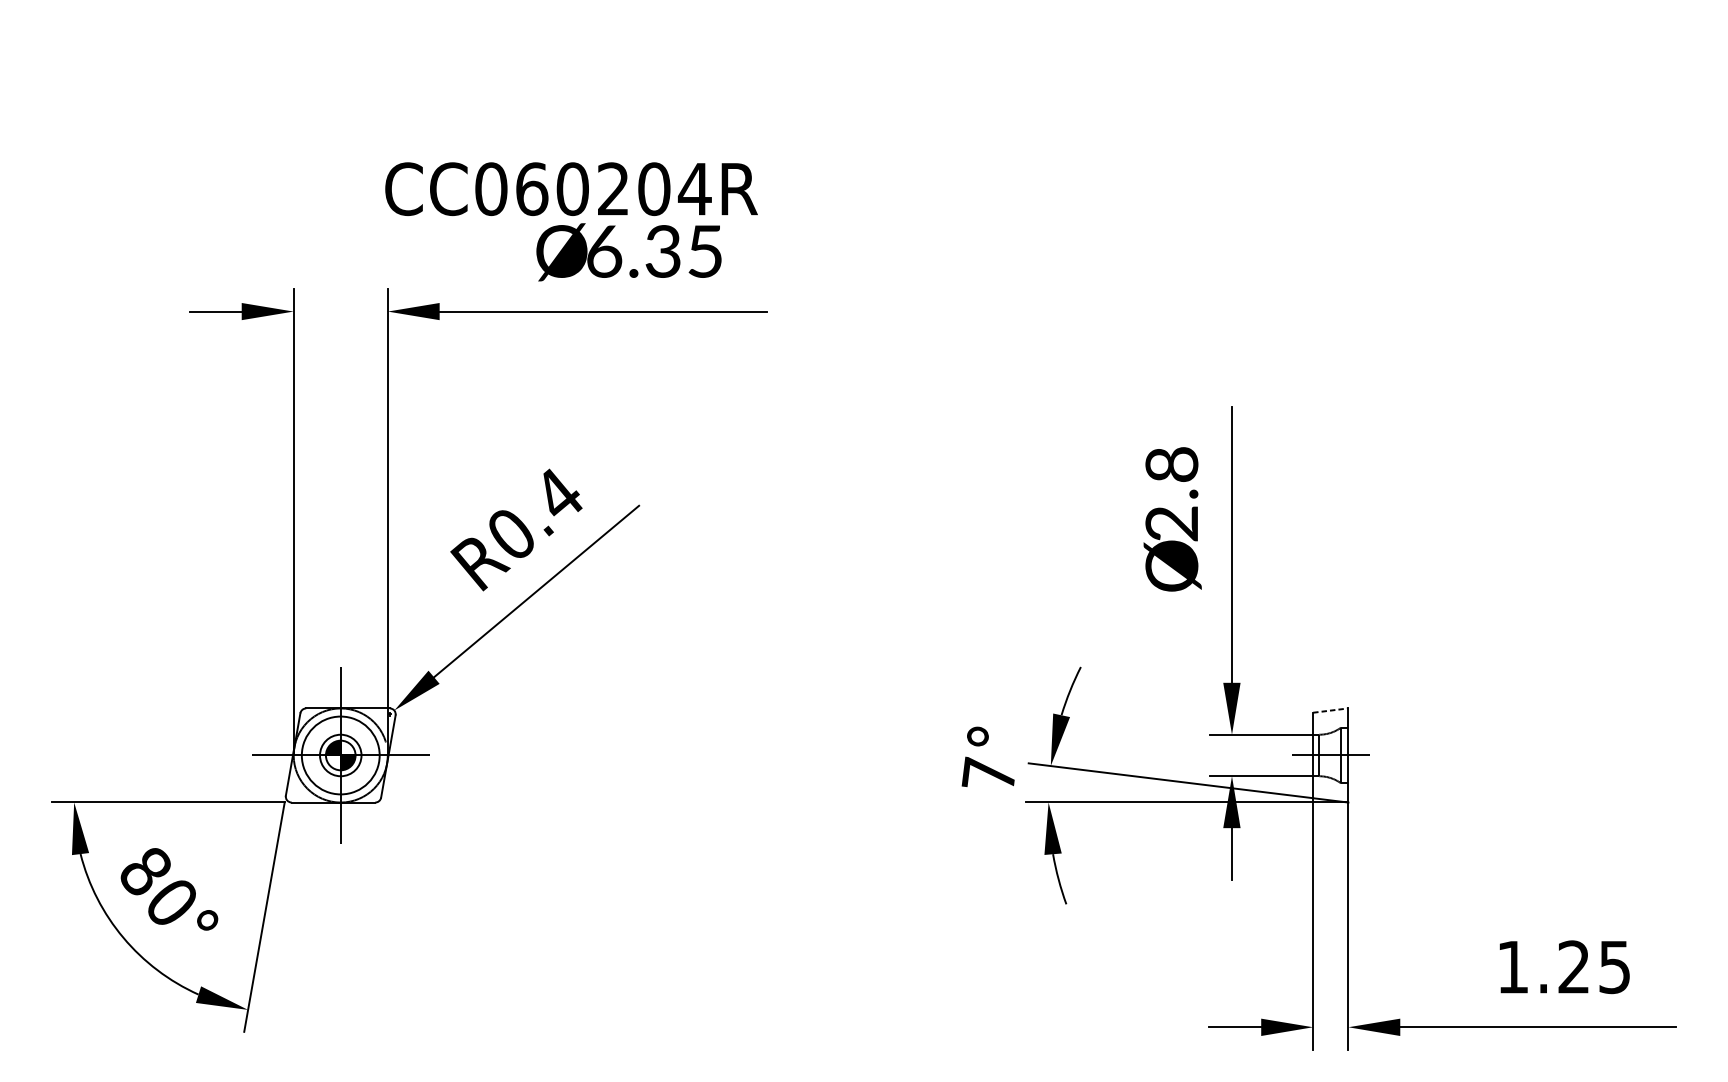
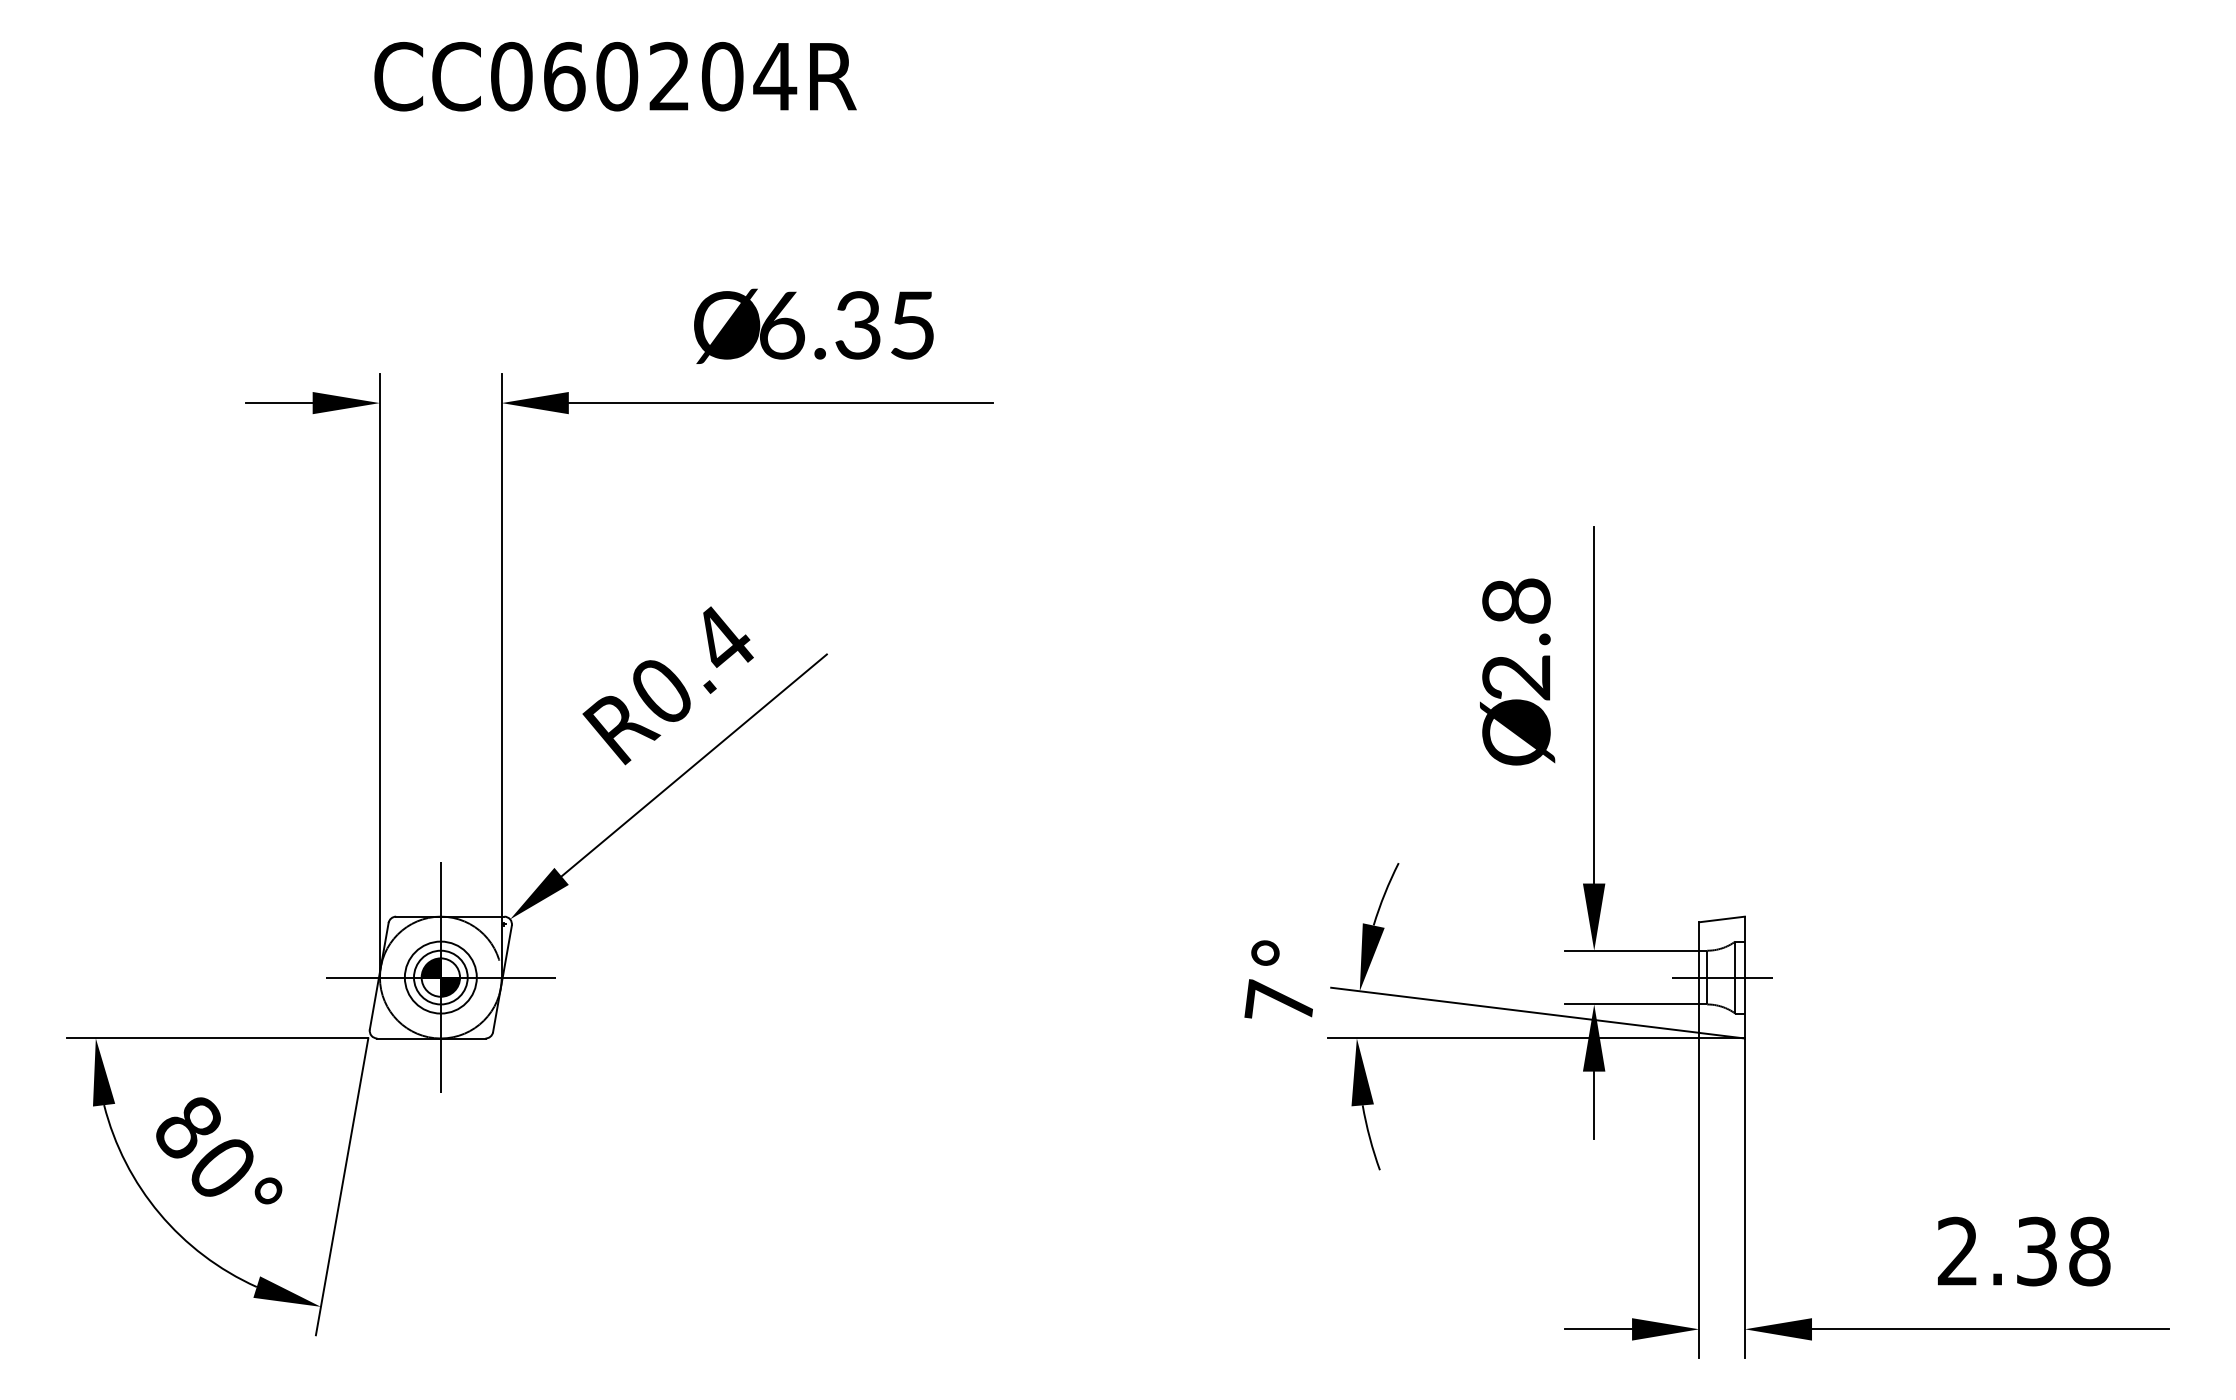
text: (571, 189) -> (615, 76), moved
line: (1331, 710) -> (1722, 919), dashed -> solid
circle: (340, 755) -> (440, 977), size x0.71
text: (1563, 967) -> (2023, 1251), 1.25 -> 2.38

